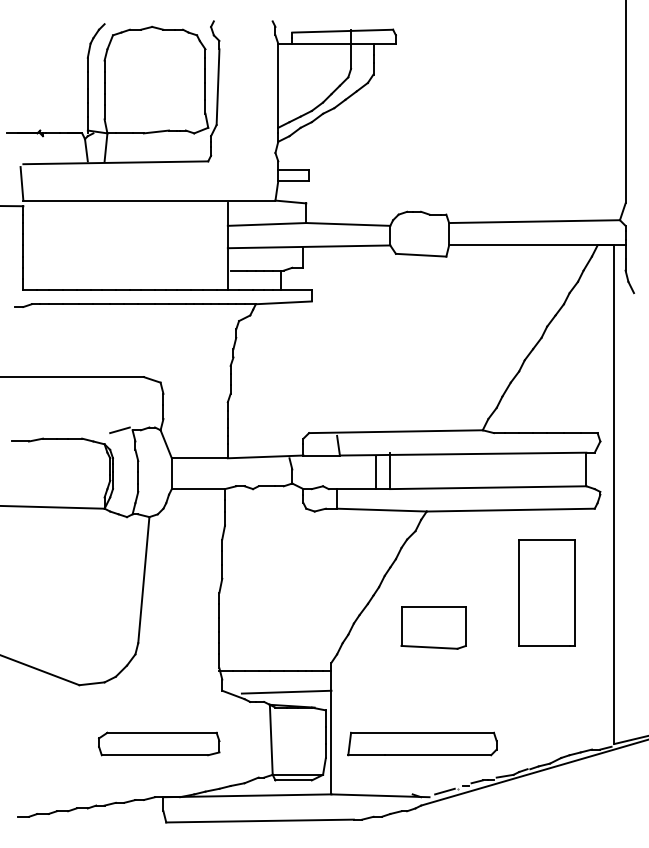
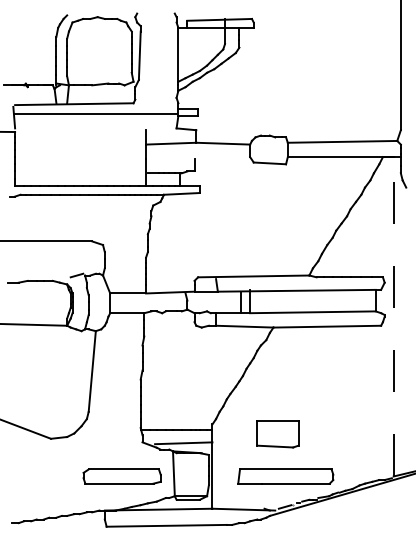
line: (148, 200) -> (95, 114), moved
line: (309, 246) -> (198, 157), removed
line: (614, 494) -> (393, 316), solid -> dashed
part: (546, 592) -> (350, 379), removed
part: (433, 628) -> (277, 434), moved
part: (158, 744) -> (121, 476), moved
part: (422, 744) -> (285, 476), moved

